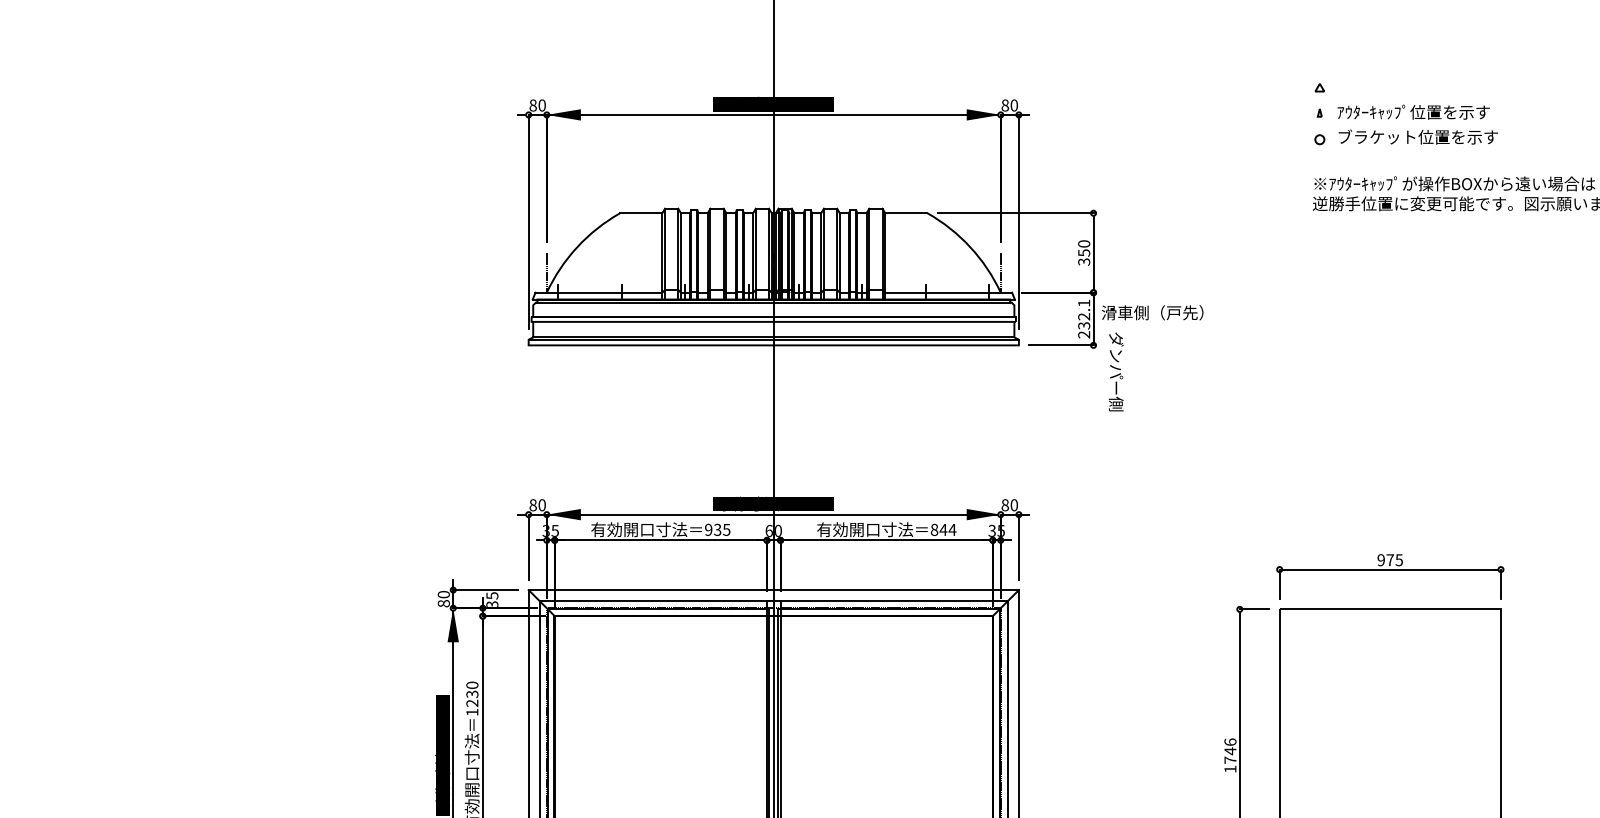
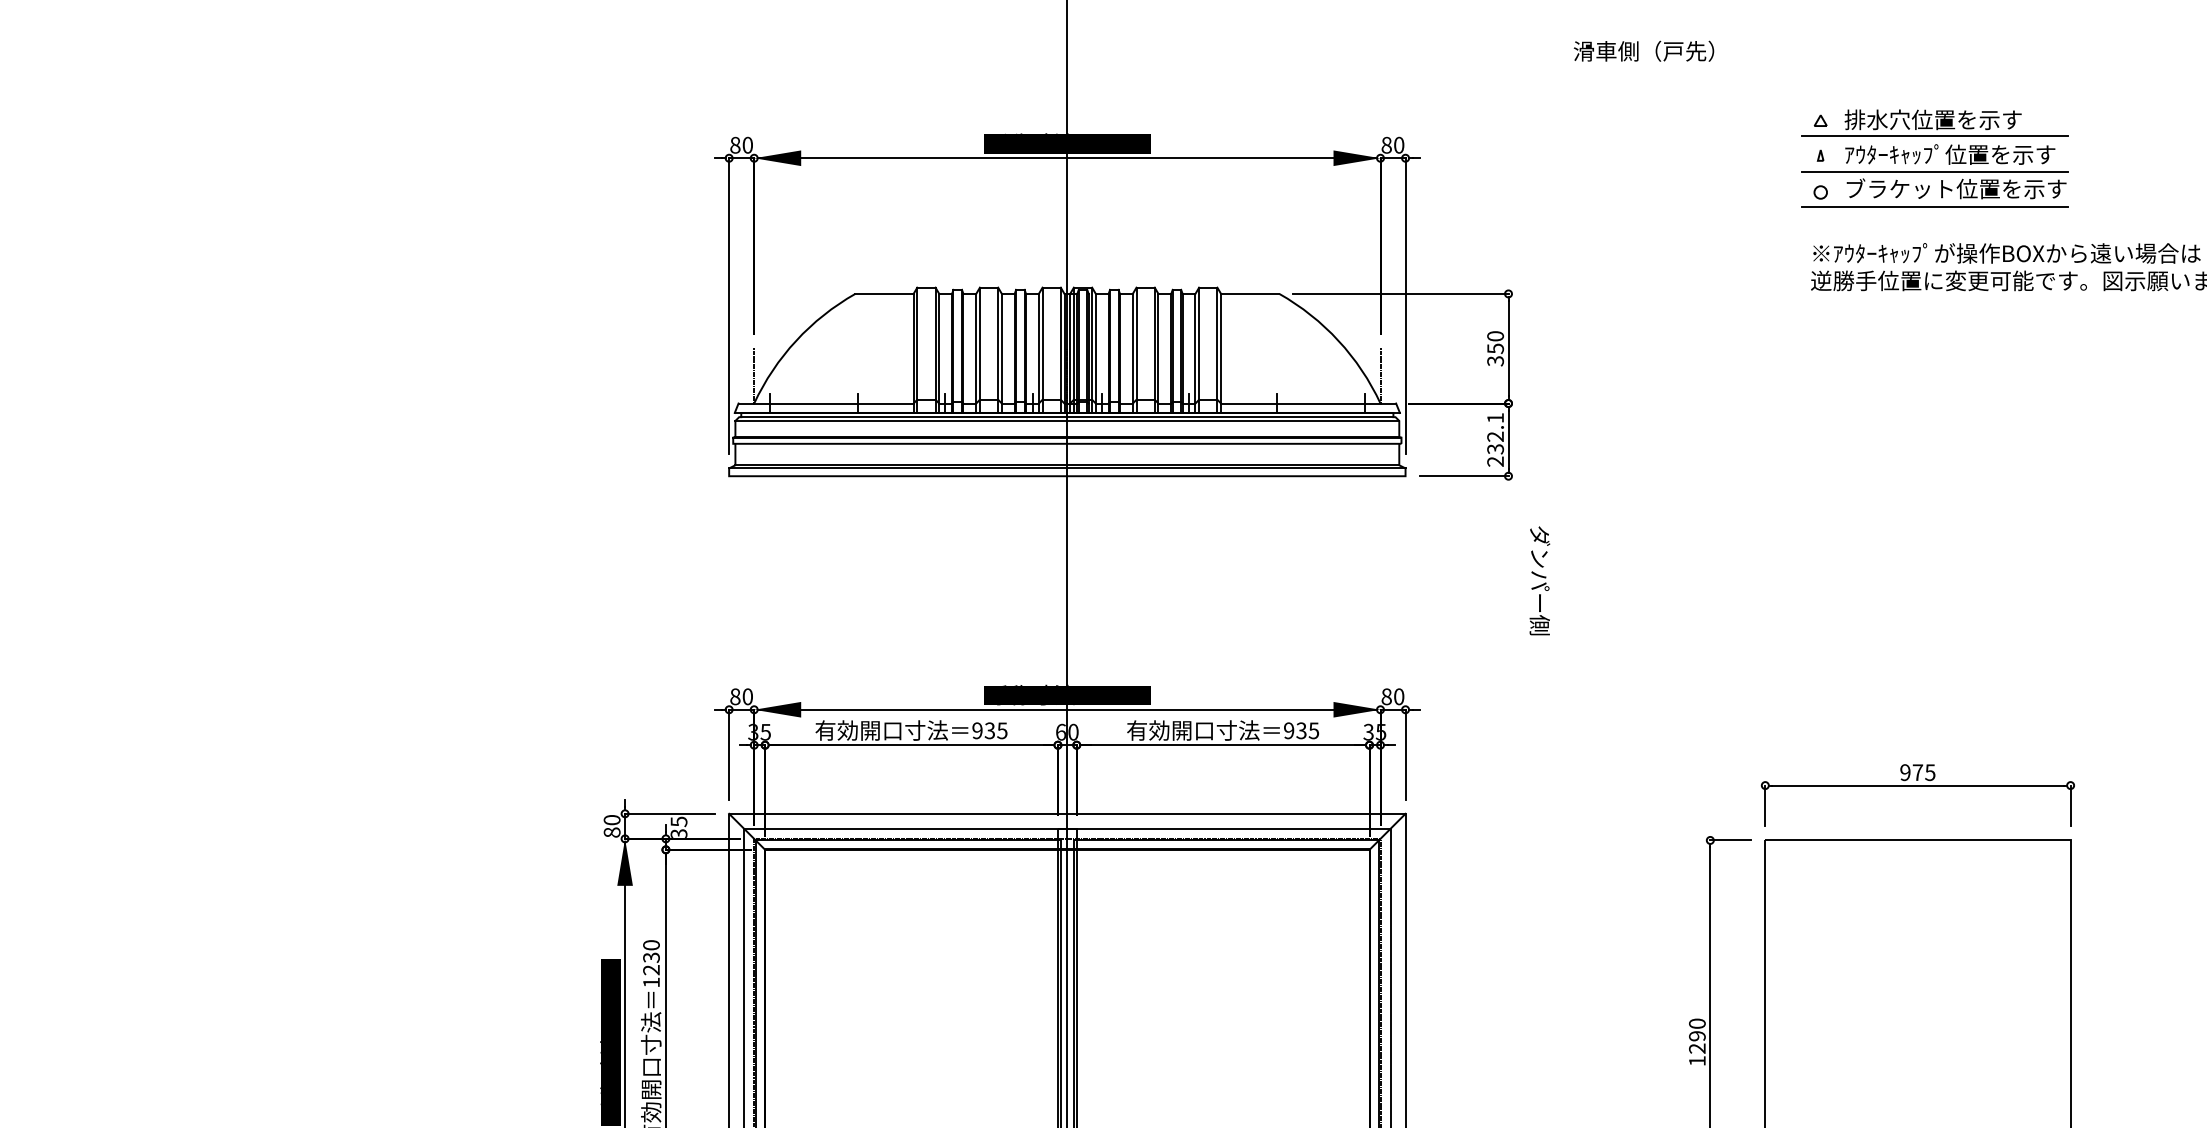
part: (1402, 89) -> (1934, 122), added
line: (1402, 124) -> (1934, 171), added
line: (1402, 149) -> (1934, 206), added
line: (773, 304) -> (1067, 420), added
text: (1152, 312) -> (1643, 50), moved
text: (1116, 371) -> (1539, 580), moved
text: (943, 529) -> (1301, 730), 844 -> 935
text: (1230, 750) -> (1697, 1035), 1746 -> 1290

